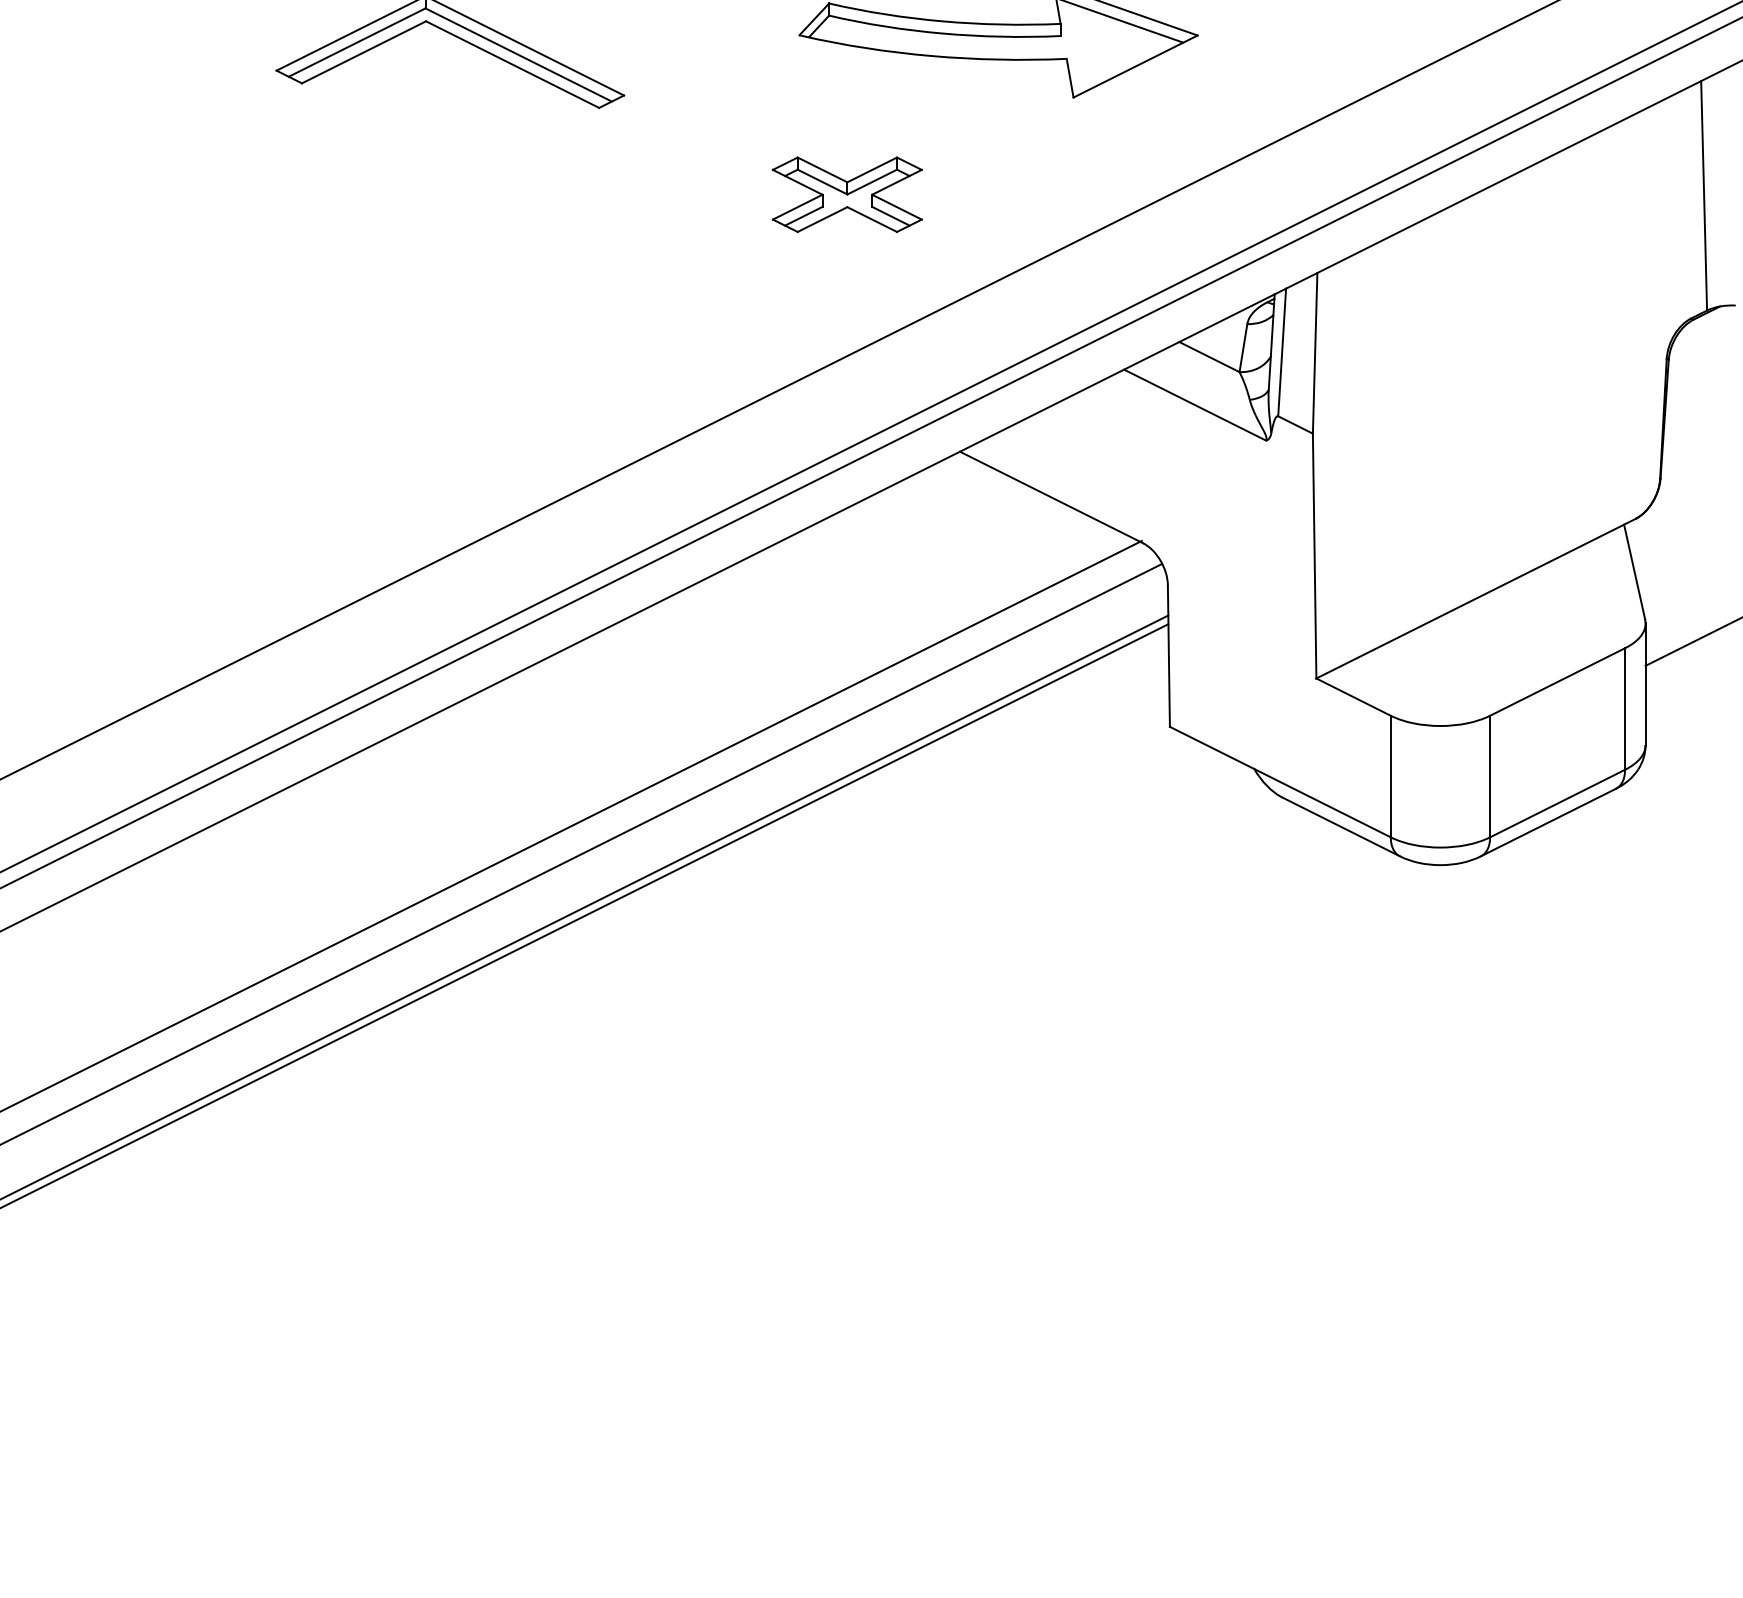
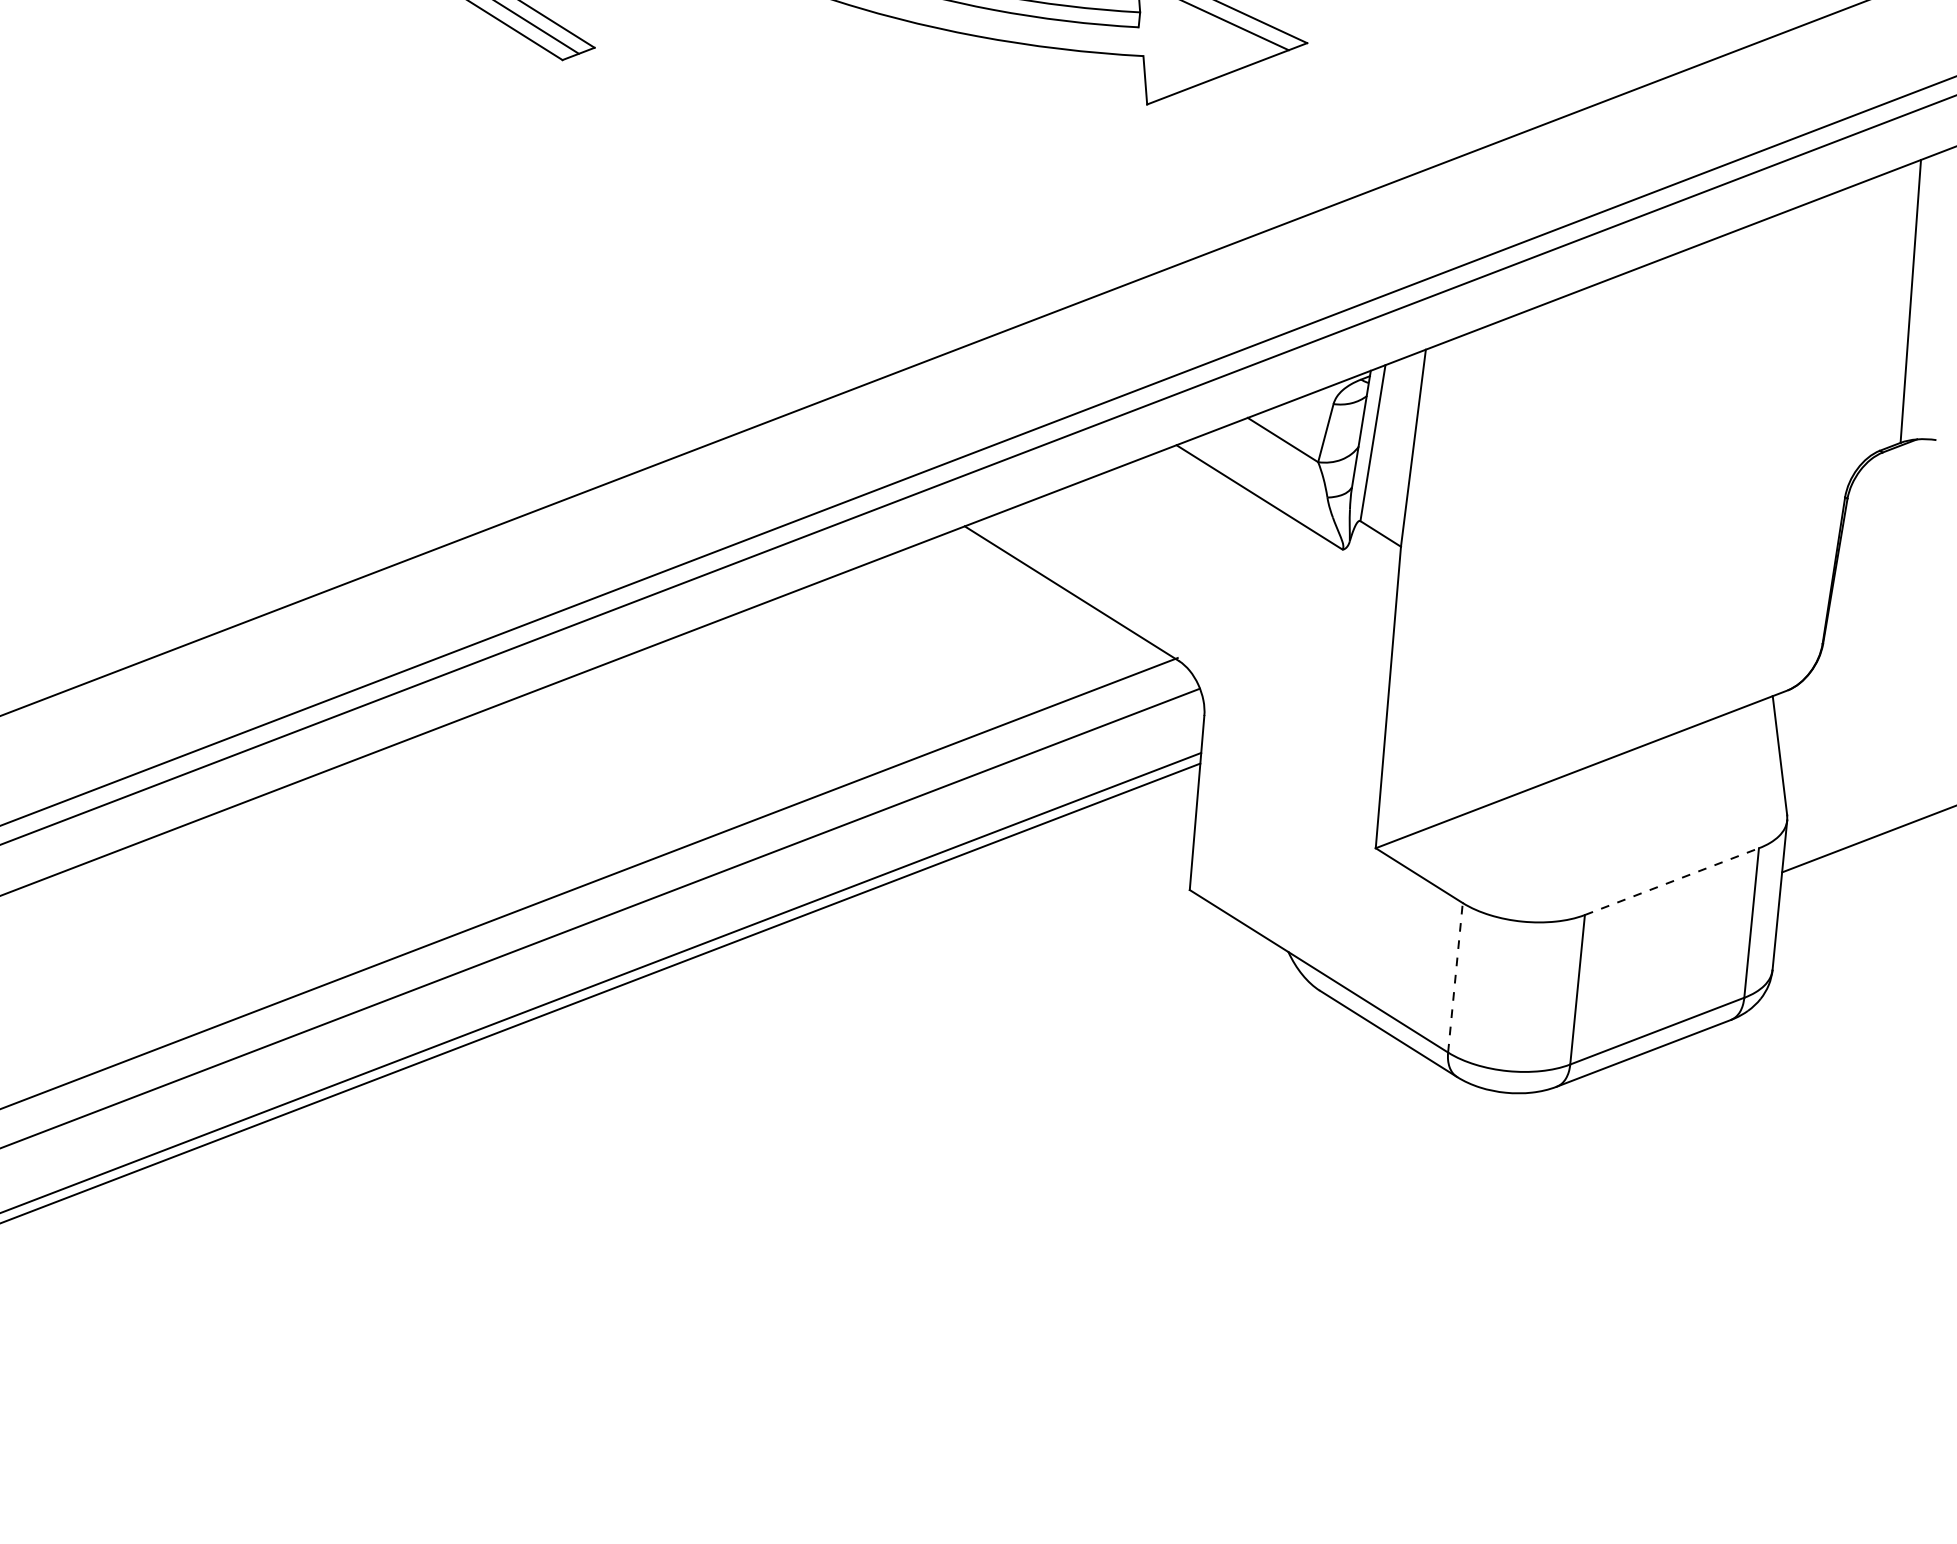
part: (846, 194) -> (856, 196), removed
line: (1558, 681) -> (1673, 881), solid -> dashed
line: (1390, 776) -> (1455, 977), solid -> dashed

